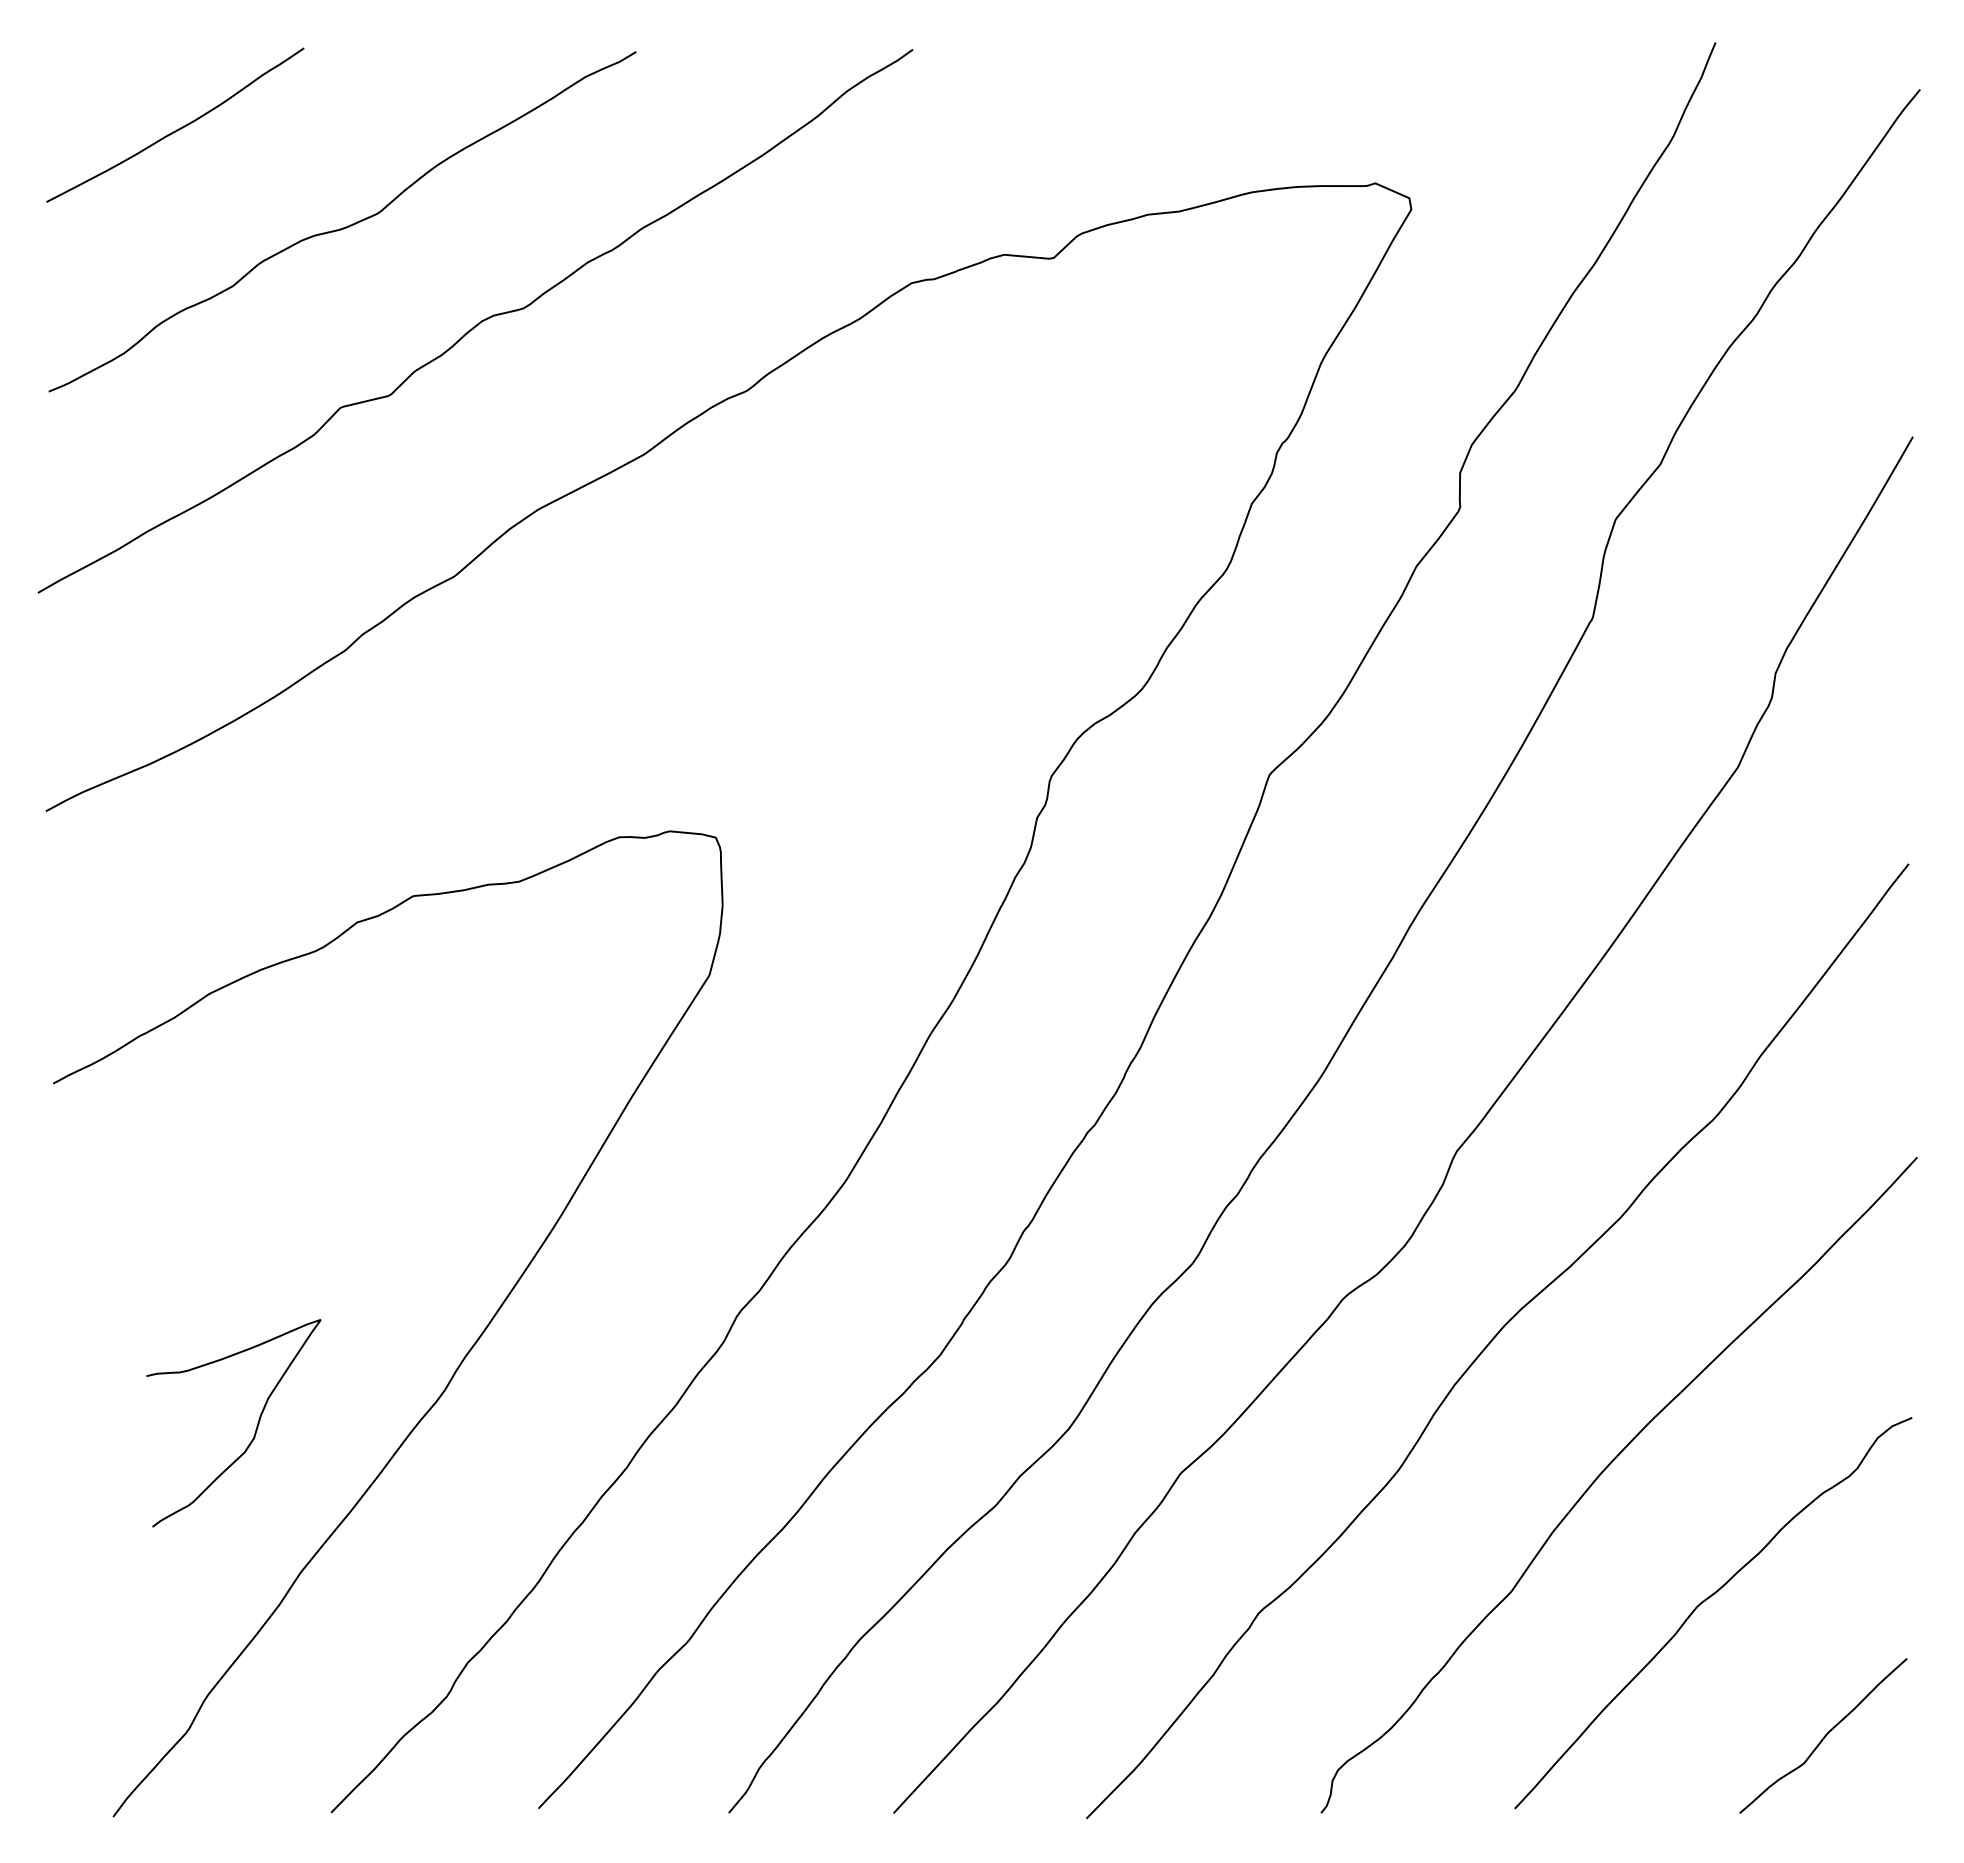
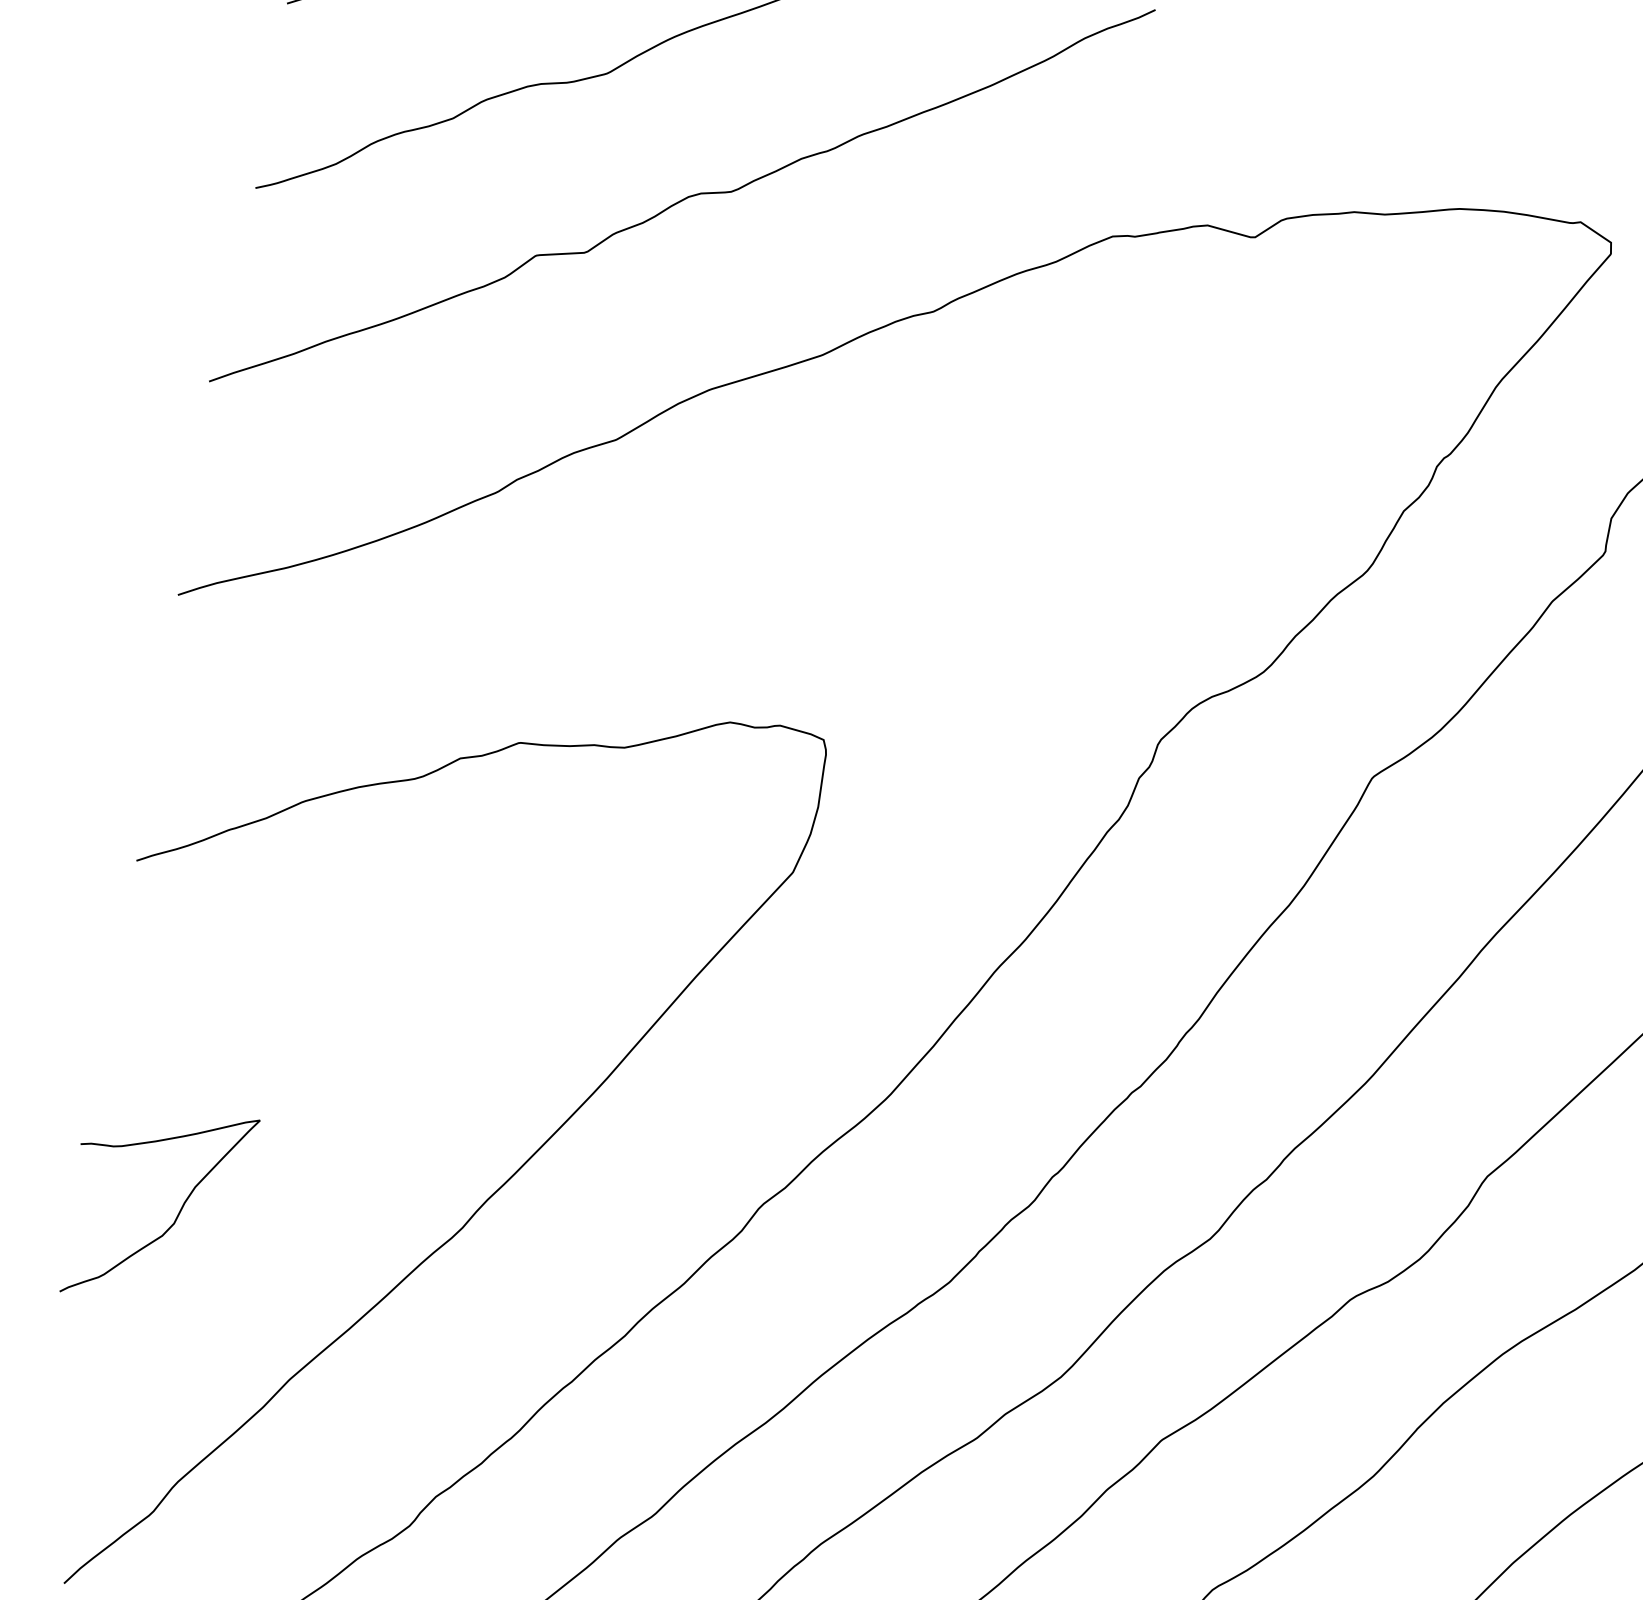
curve: (255, 1429) -> (177, 1215), moved

